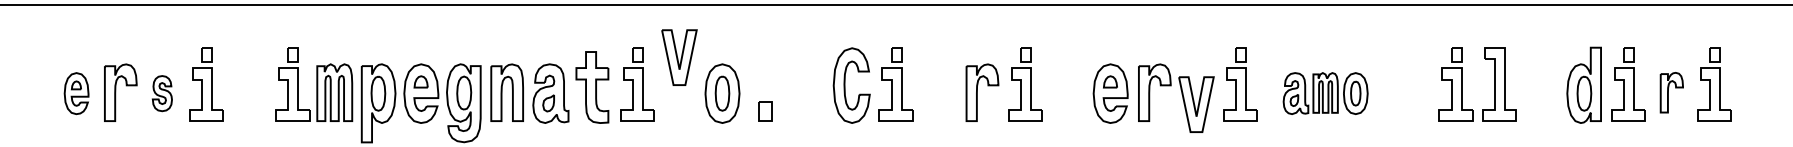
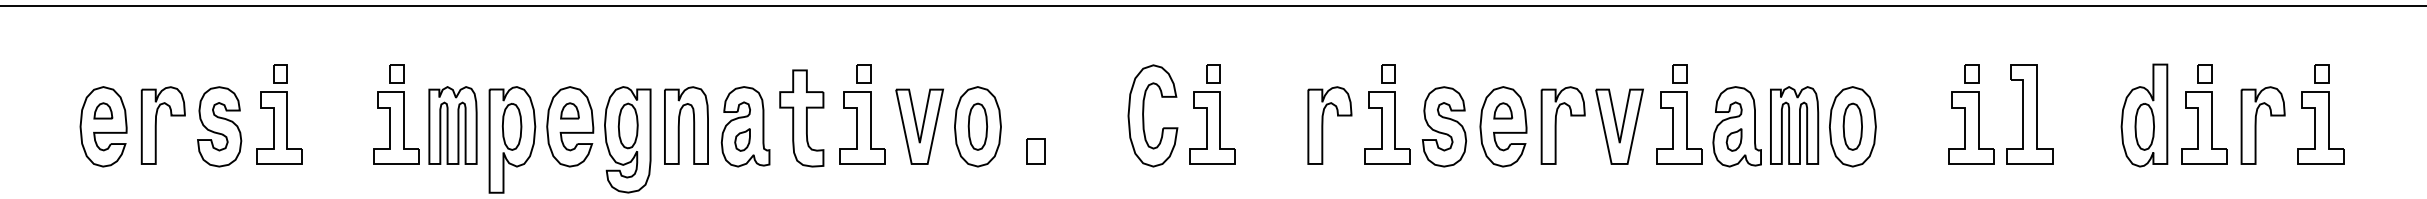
part: (679, 57) -> (919, 126), moved
part: (1671, 92) -> (2262, 125), size x1.43
part: (76, 93) -> (103, 126), size x1.43
part: (162, 93) -> (219, 126), size x1.67
part: (1066, 93) -> (1443, 126), added
part: (1325, 93) -> (1794, 126), size x1.43
part: (1196, 104) -> (1619, 126), moved

